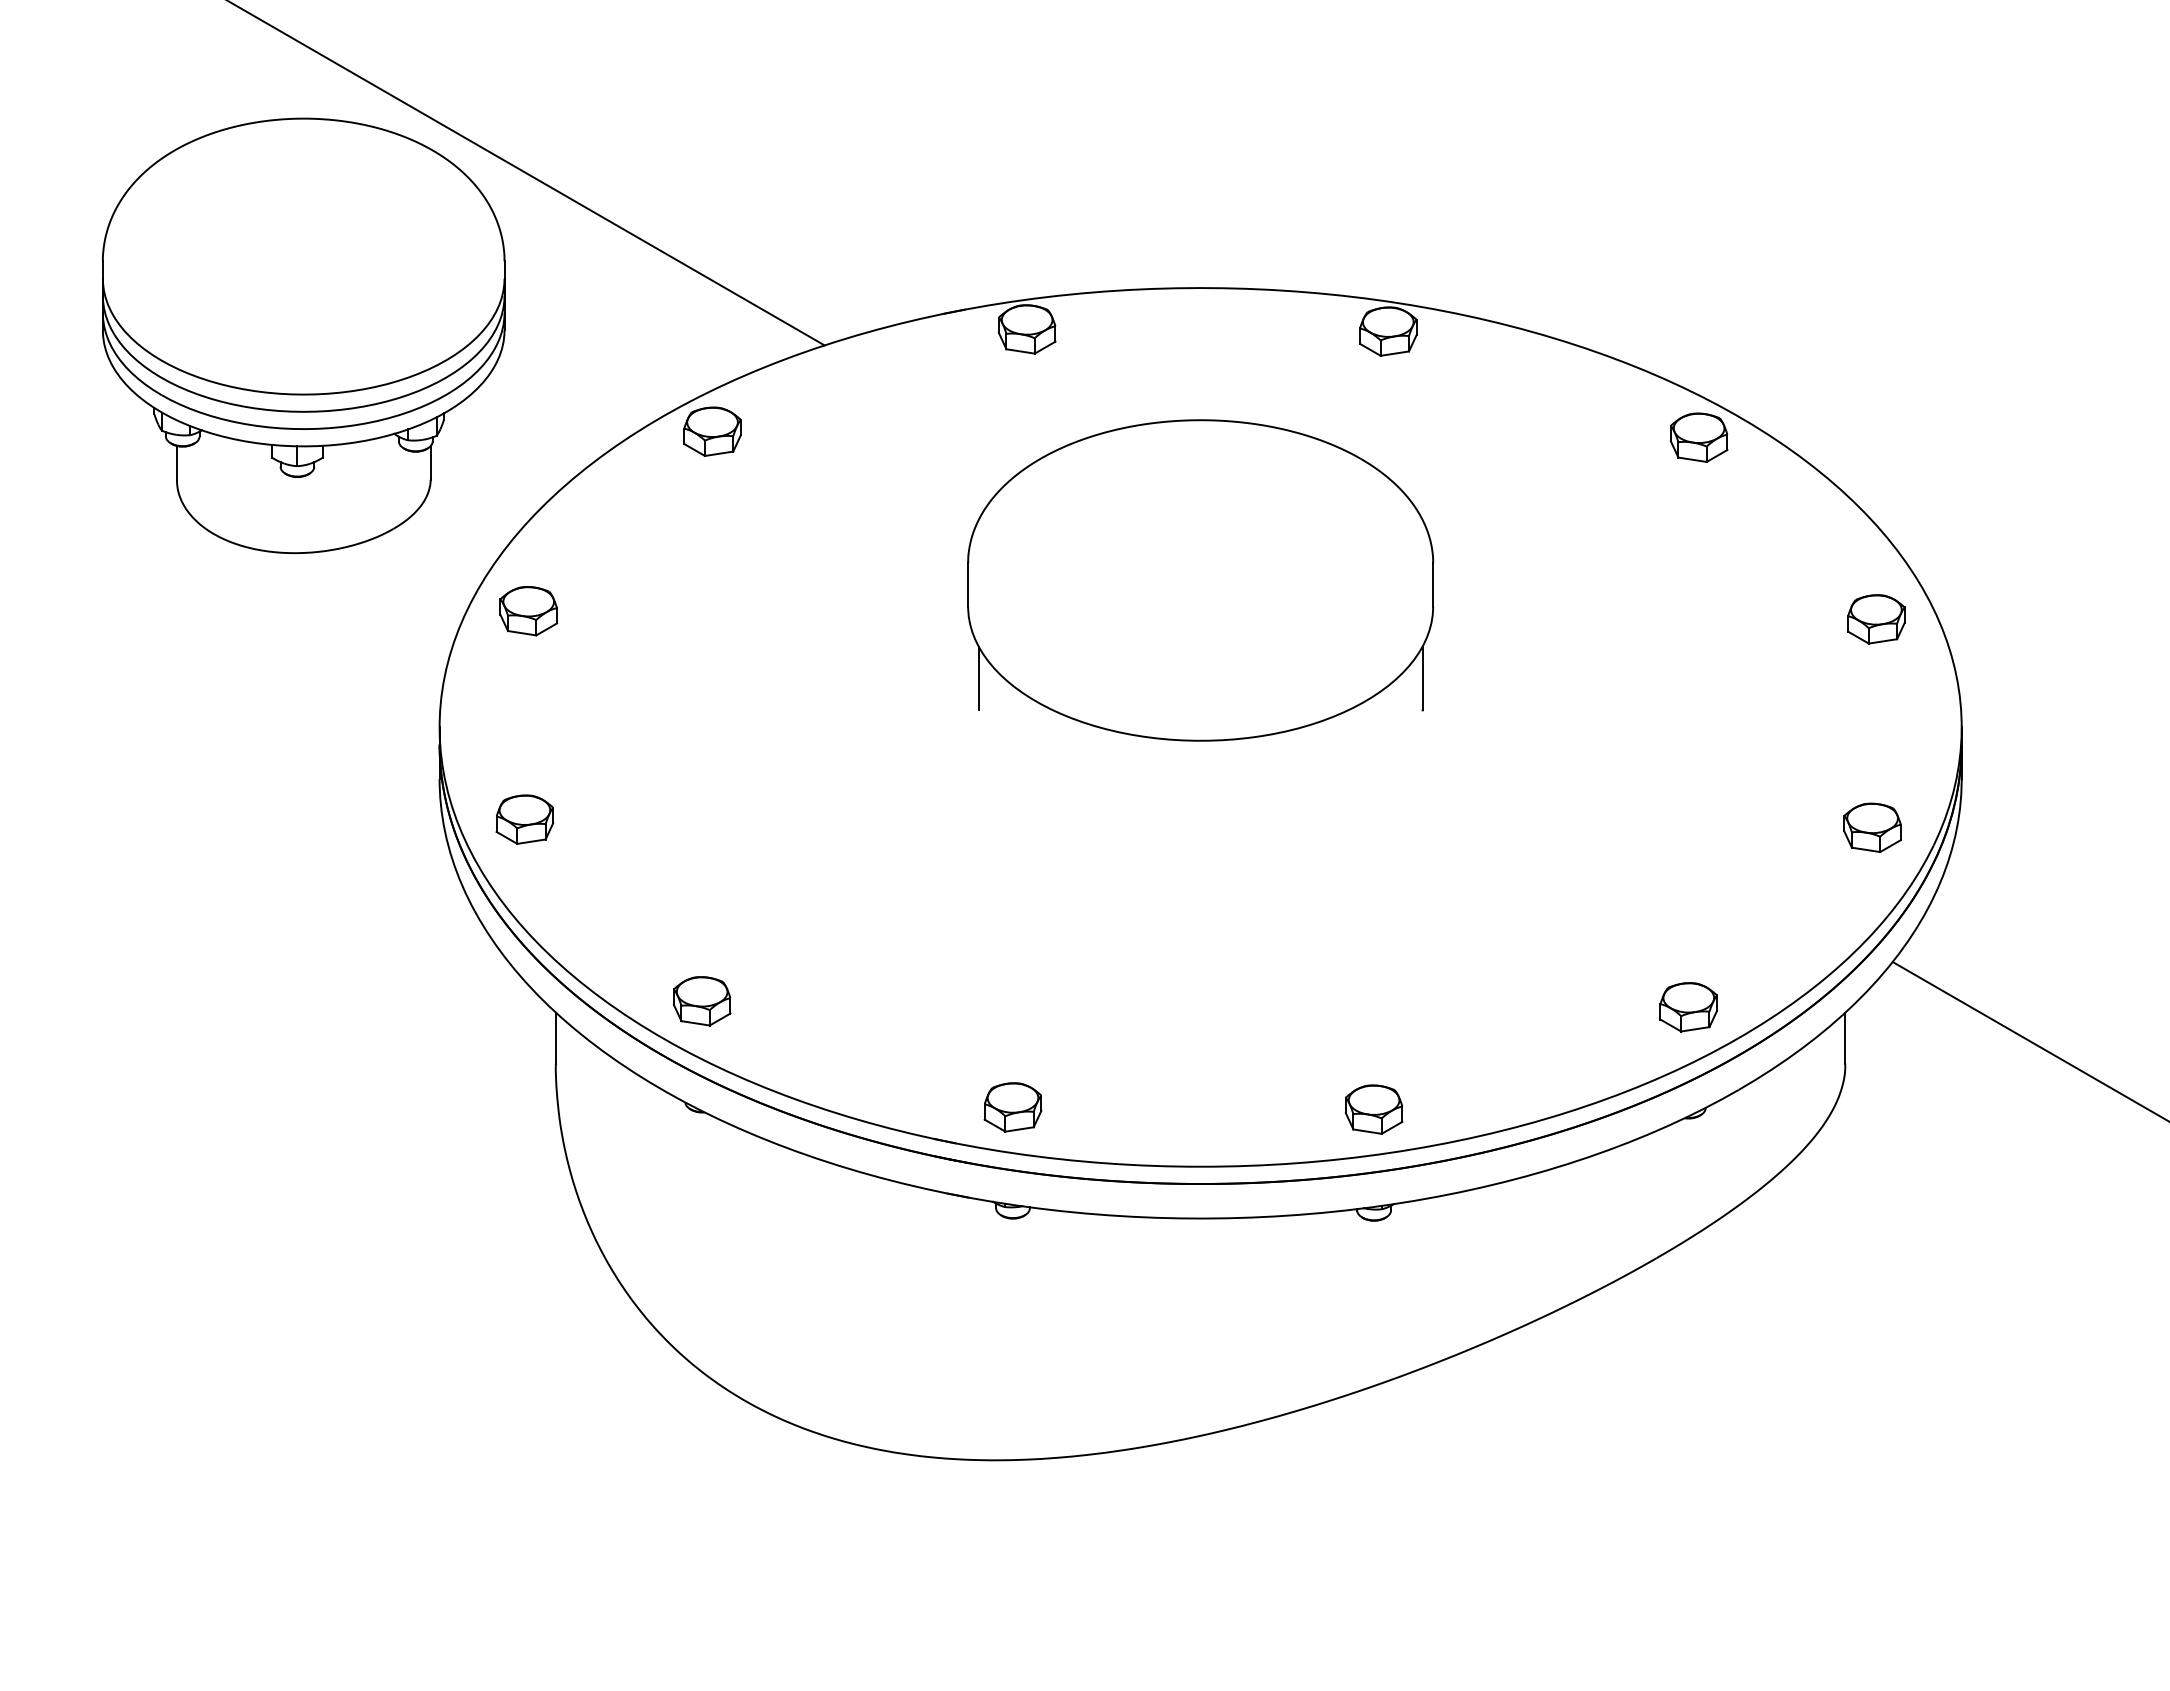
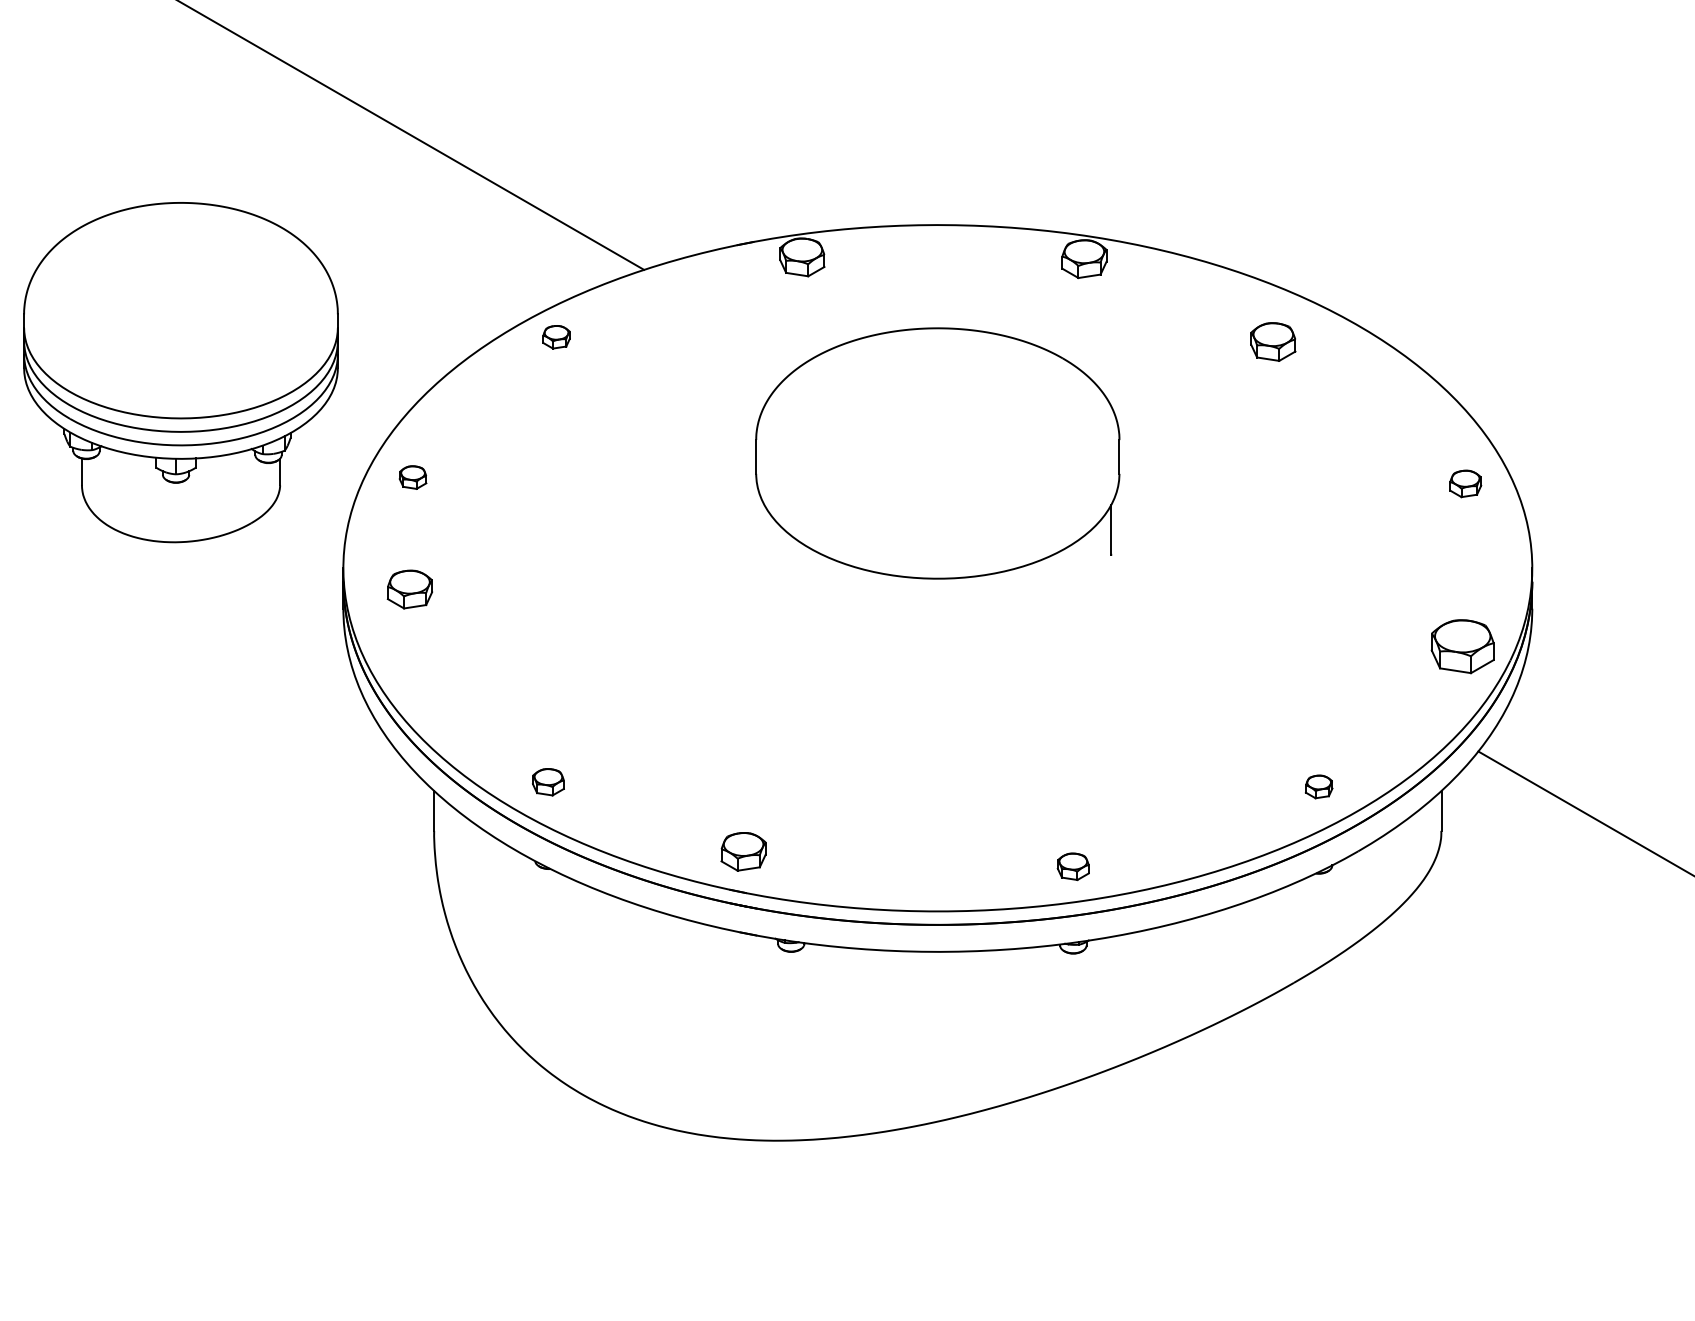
part: (303, 335) -> (180, 372), moved
part: (712, 431) -> (556, 337), size x0.6
part: (1698, 437) -> (1272, 341), moved
part: (528, 611) -> (412, 477), size x0.6
part: (1876, 619) -> (1465, 483), size x0.7
line: (978, 678) -> (764, 530), removed
part: (524, 819) -> (409, 589), moved
part: (1872, 827) -> (1462, 646), size x1.4
part: (701, 1001) -> (547, 782), size x0.7
part: (1688, 1007) -> (1318, 787), size x0.6
part: (1012, 1107) -> (743, 851), moved
part: (1373, 1109) -> (1072, 866), size x0.7

